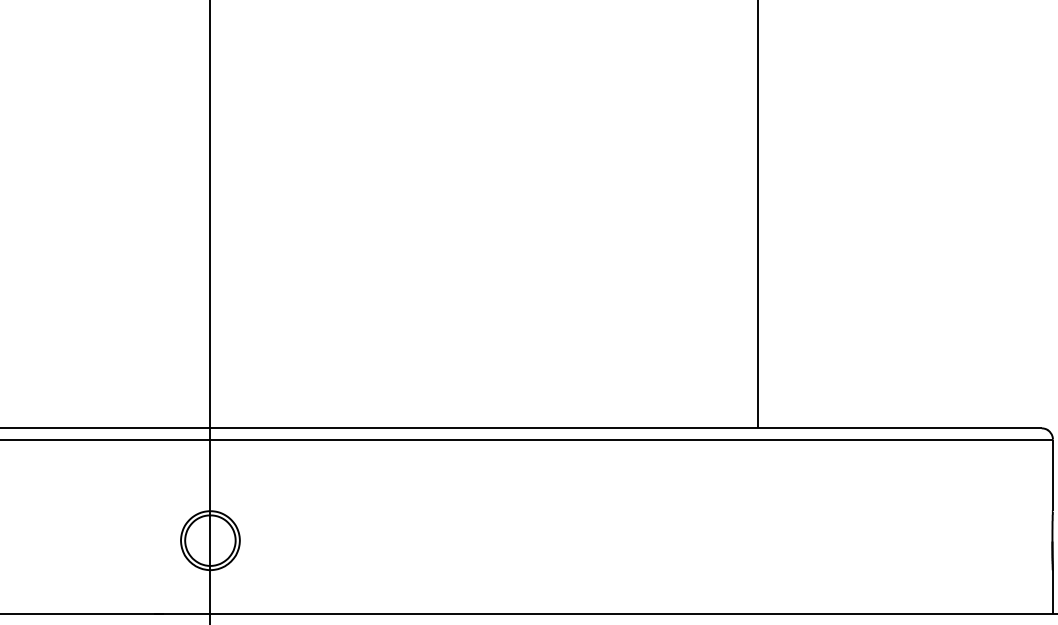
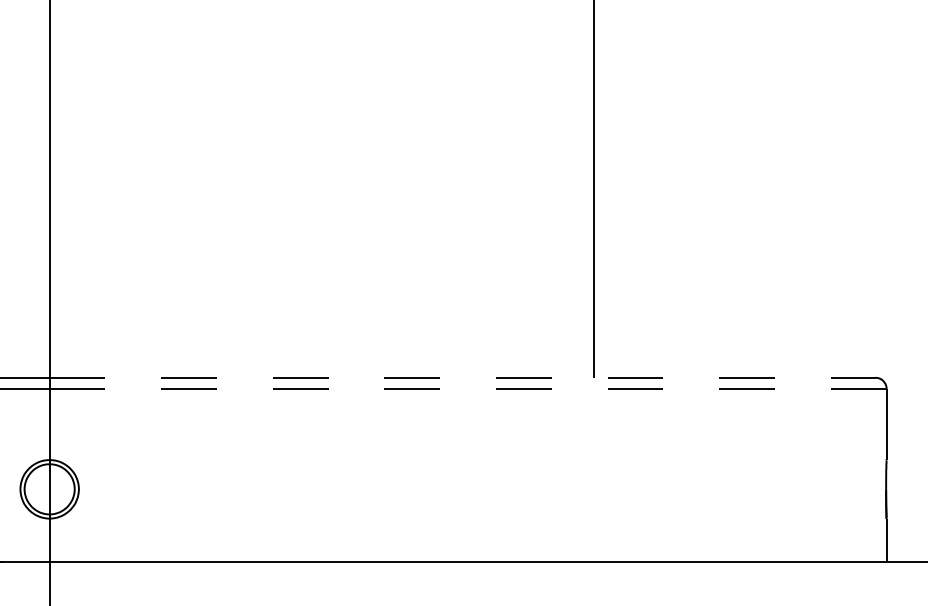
line: (626, 428) -> (462, 377), solid -> dashed
line: (631, 439) -> (467, 388), solid -> dashed

